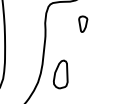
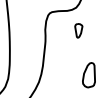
part: (60, 74) -> (88, 75), moved

